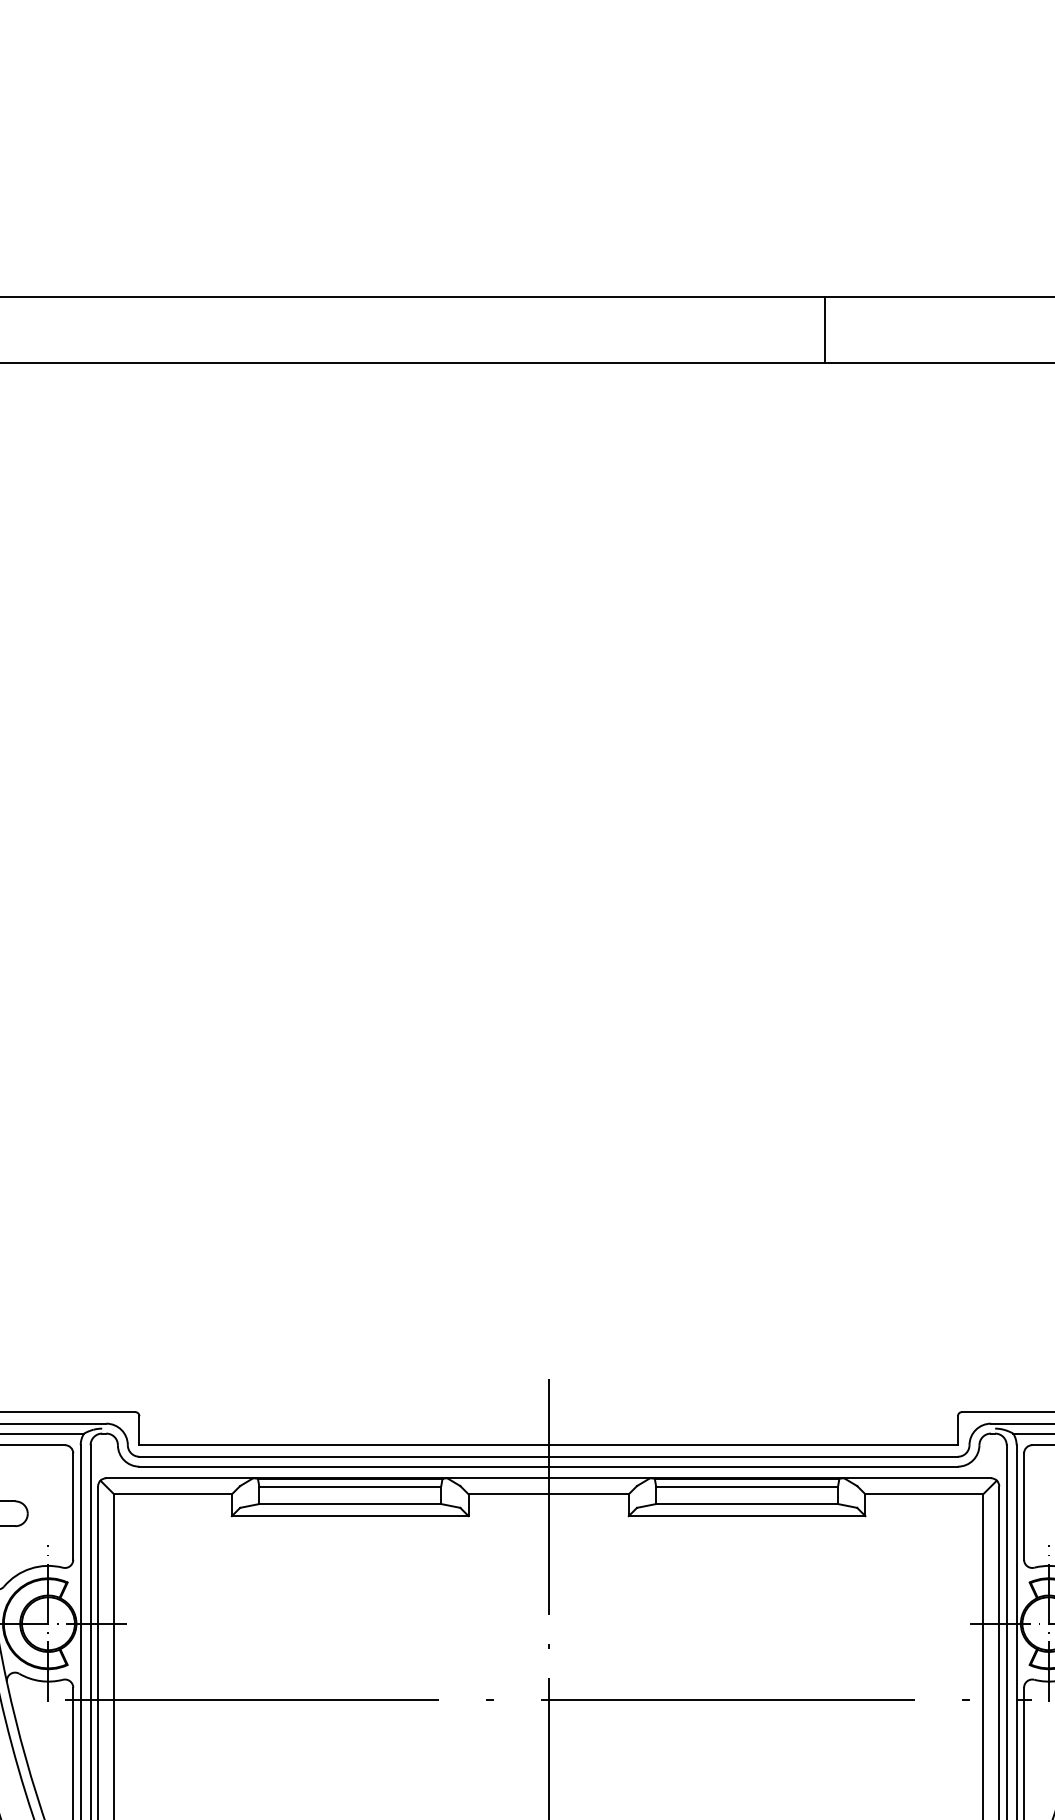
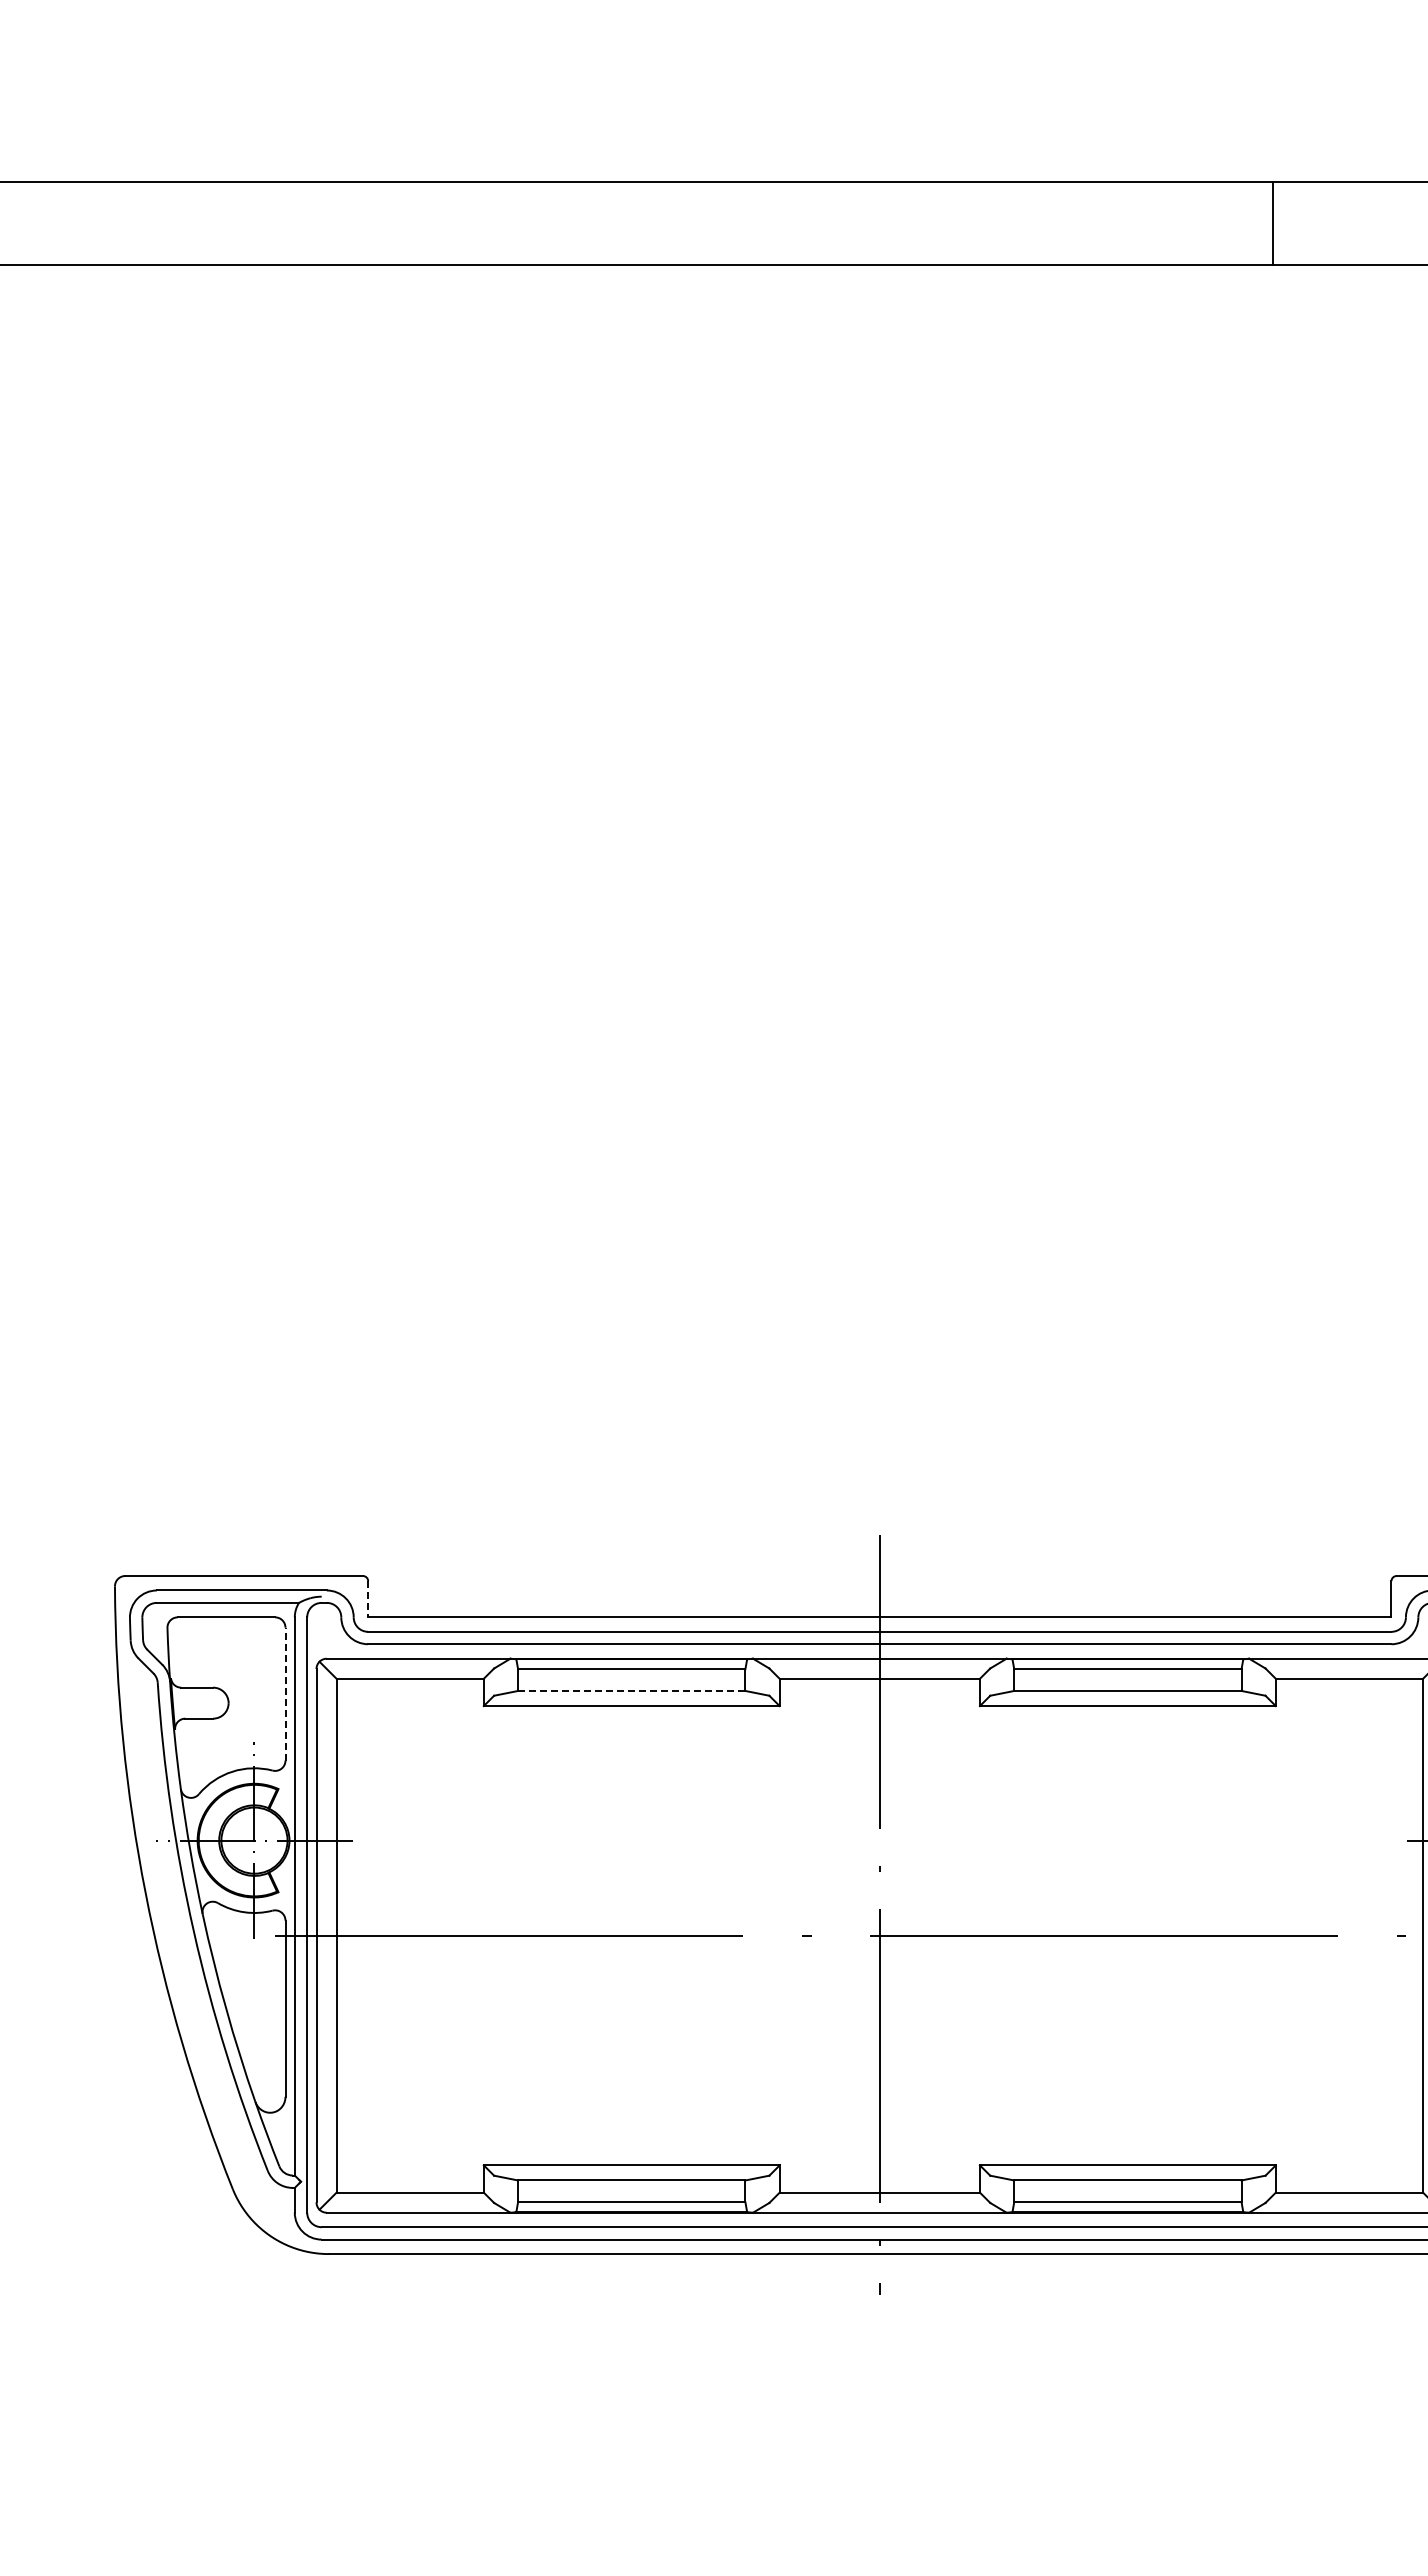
line: (825, 330) -> (1272, 223), moved
line: (139, 1430) -> (368, 1599), solid -> dashed
line: (350, 1503) -> (631, 1690), solid -> dashed
line: (73, 1506) -> (285, 1693), solid -> dashed

